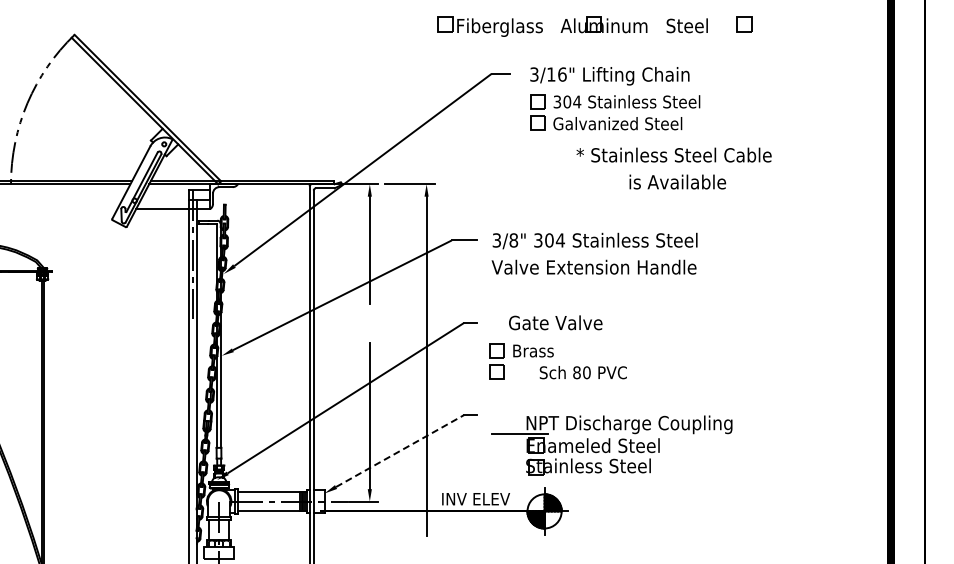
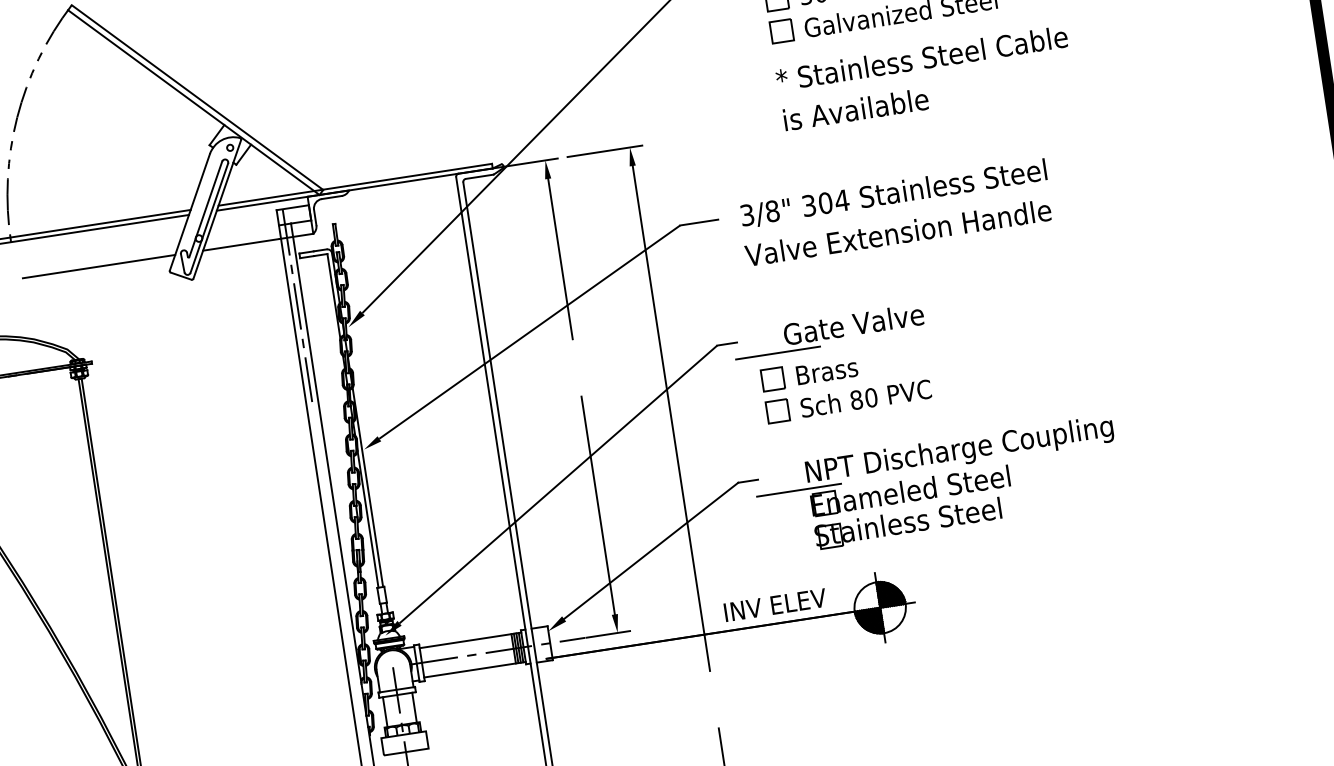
text: (673, 154) -> (920, 57), moved
text: (677, 181) -> (855, 108), moved
line: (66, 209) -> (99, 267), added
line: (503, 334) -> (778, 353), added
text: (582, 372) -> (864, 398), moved
part: (611, 445) -> (937, 486), moved
line: (400, 450) -> (651, 549), dashed -> solid

